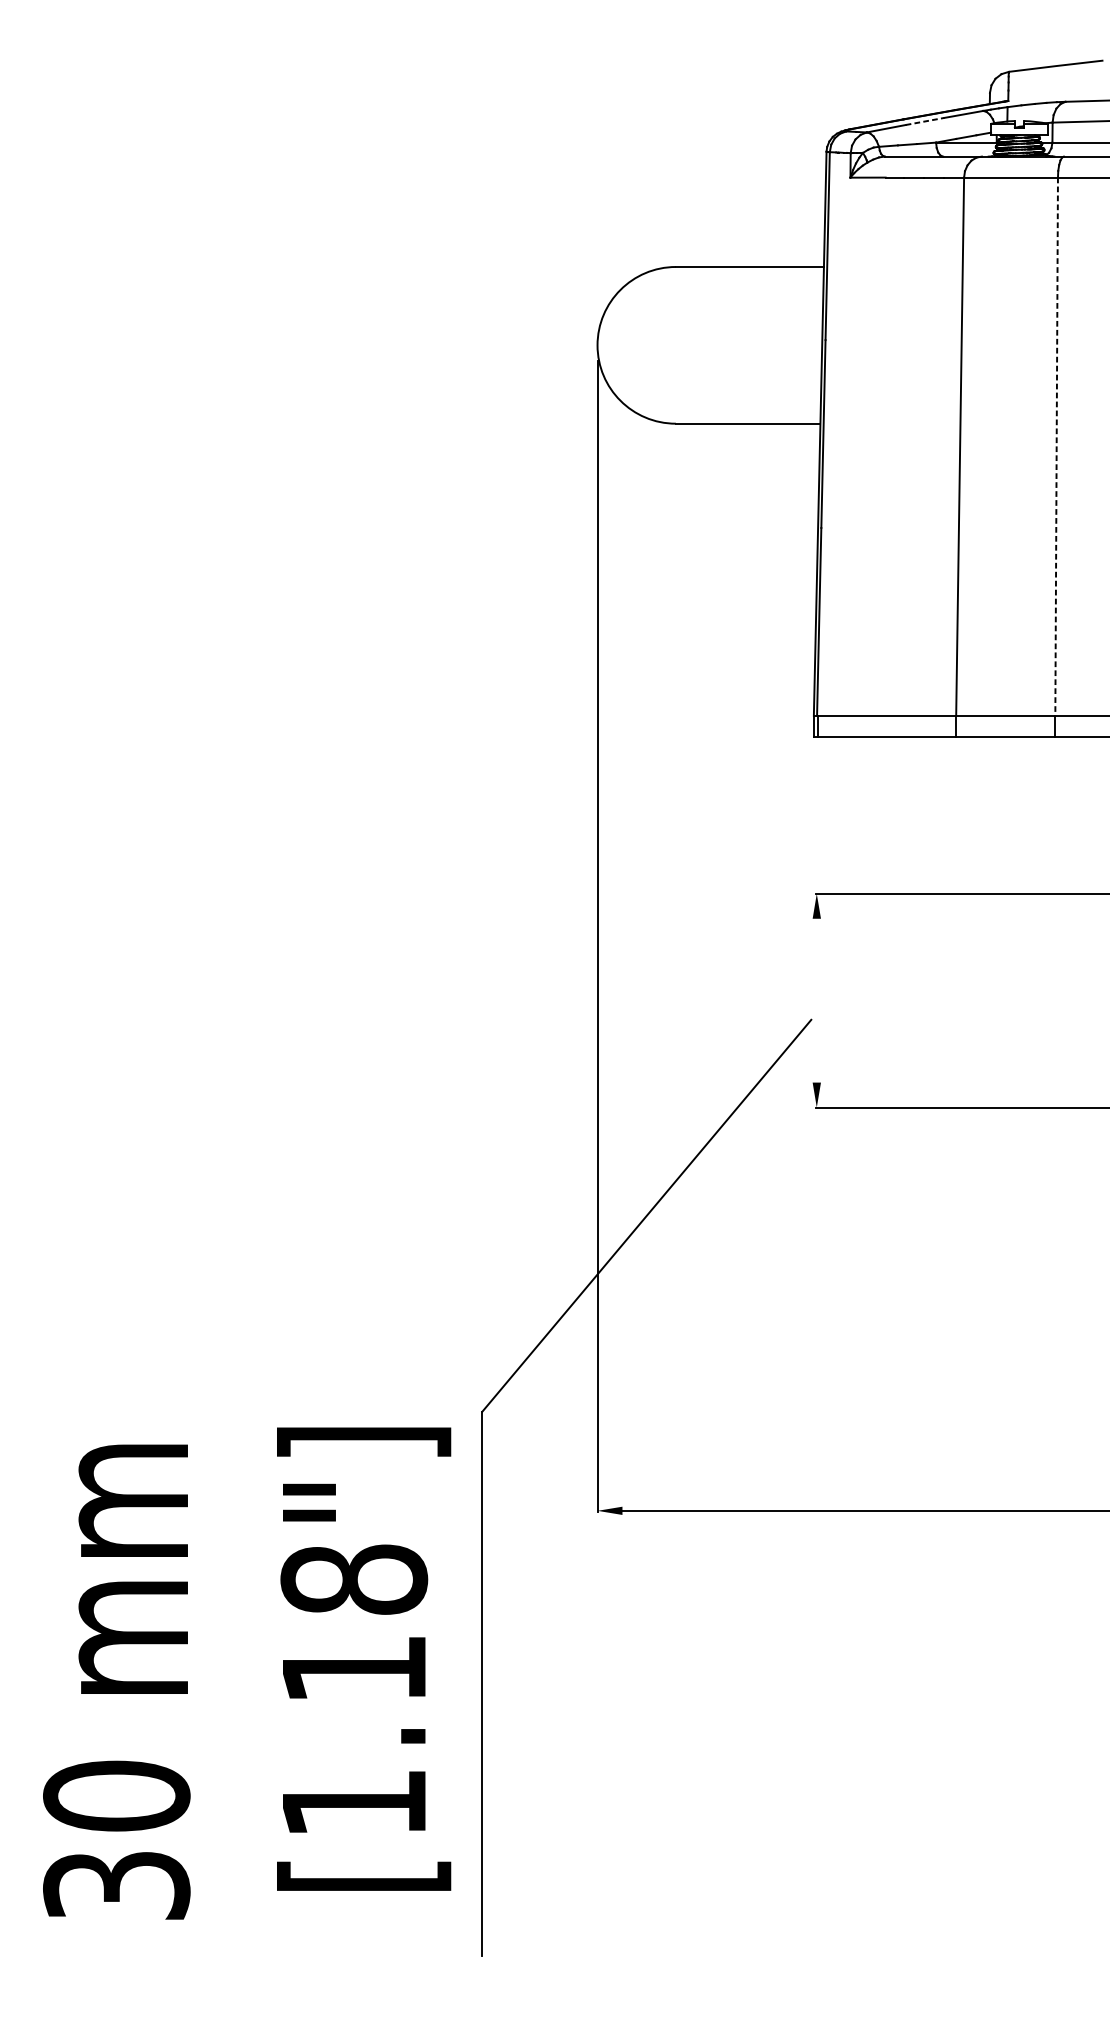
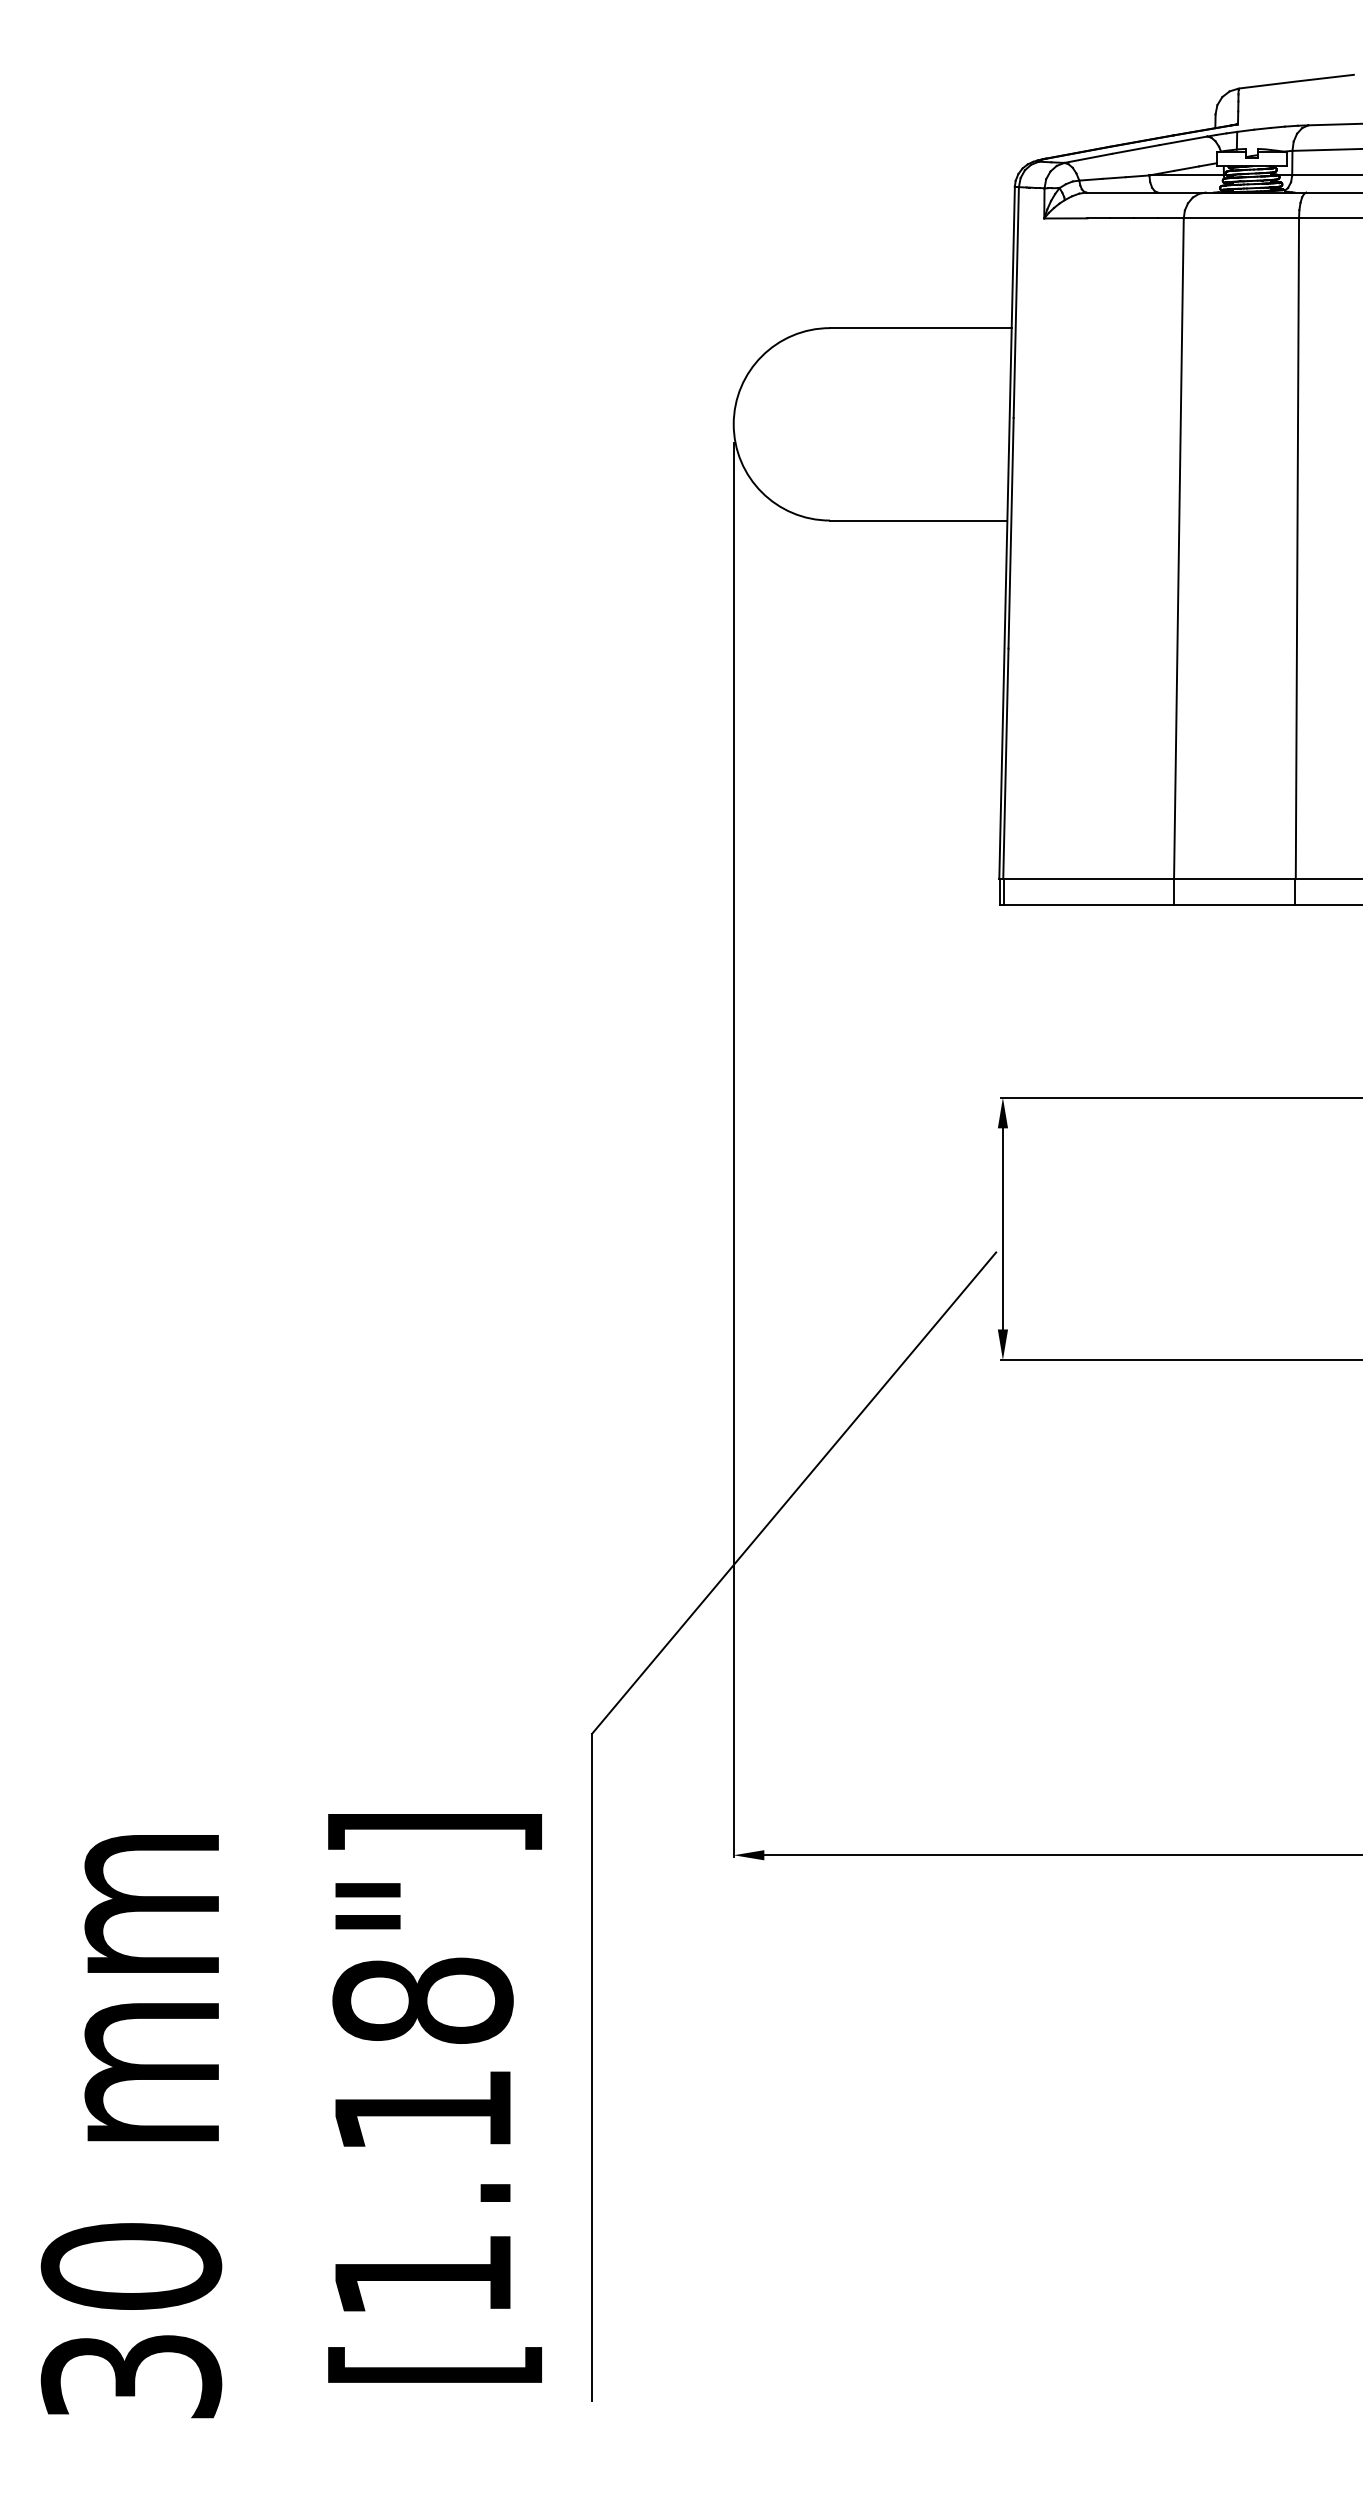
line: (925, 121) -> (1136, 149), dashed -> solid
line: (1056, 447) -> (1297, 549), dashed -> solid
line: (816, 1000) -> (1002, 1228), added
text: (246, 1673) -> (290, 2116), moved

